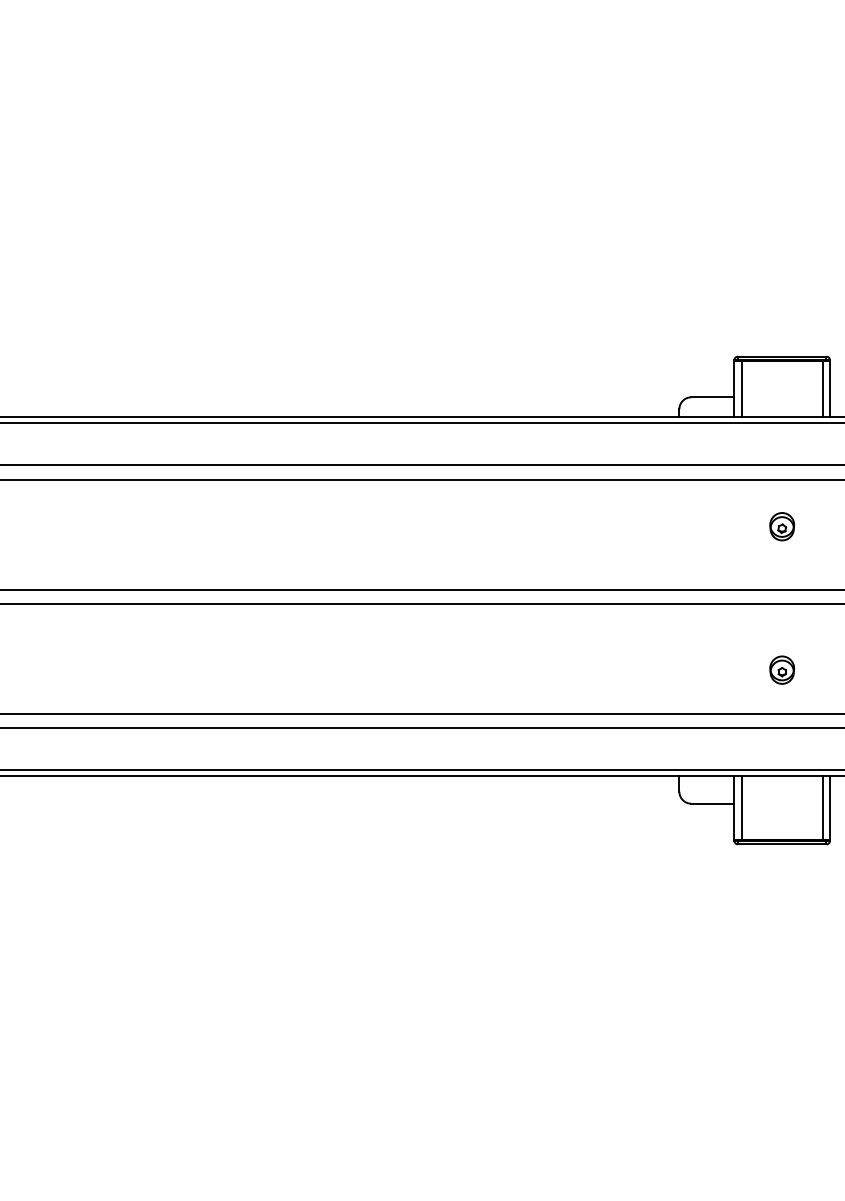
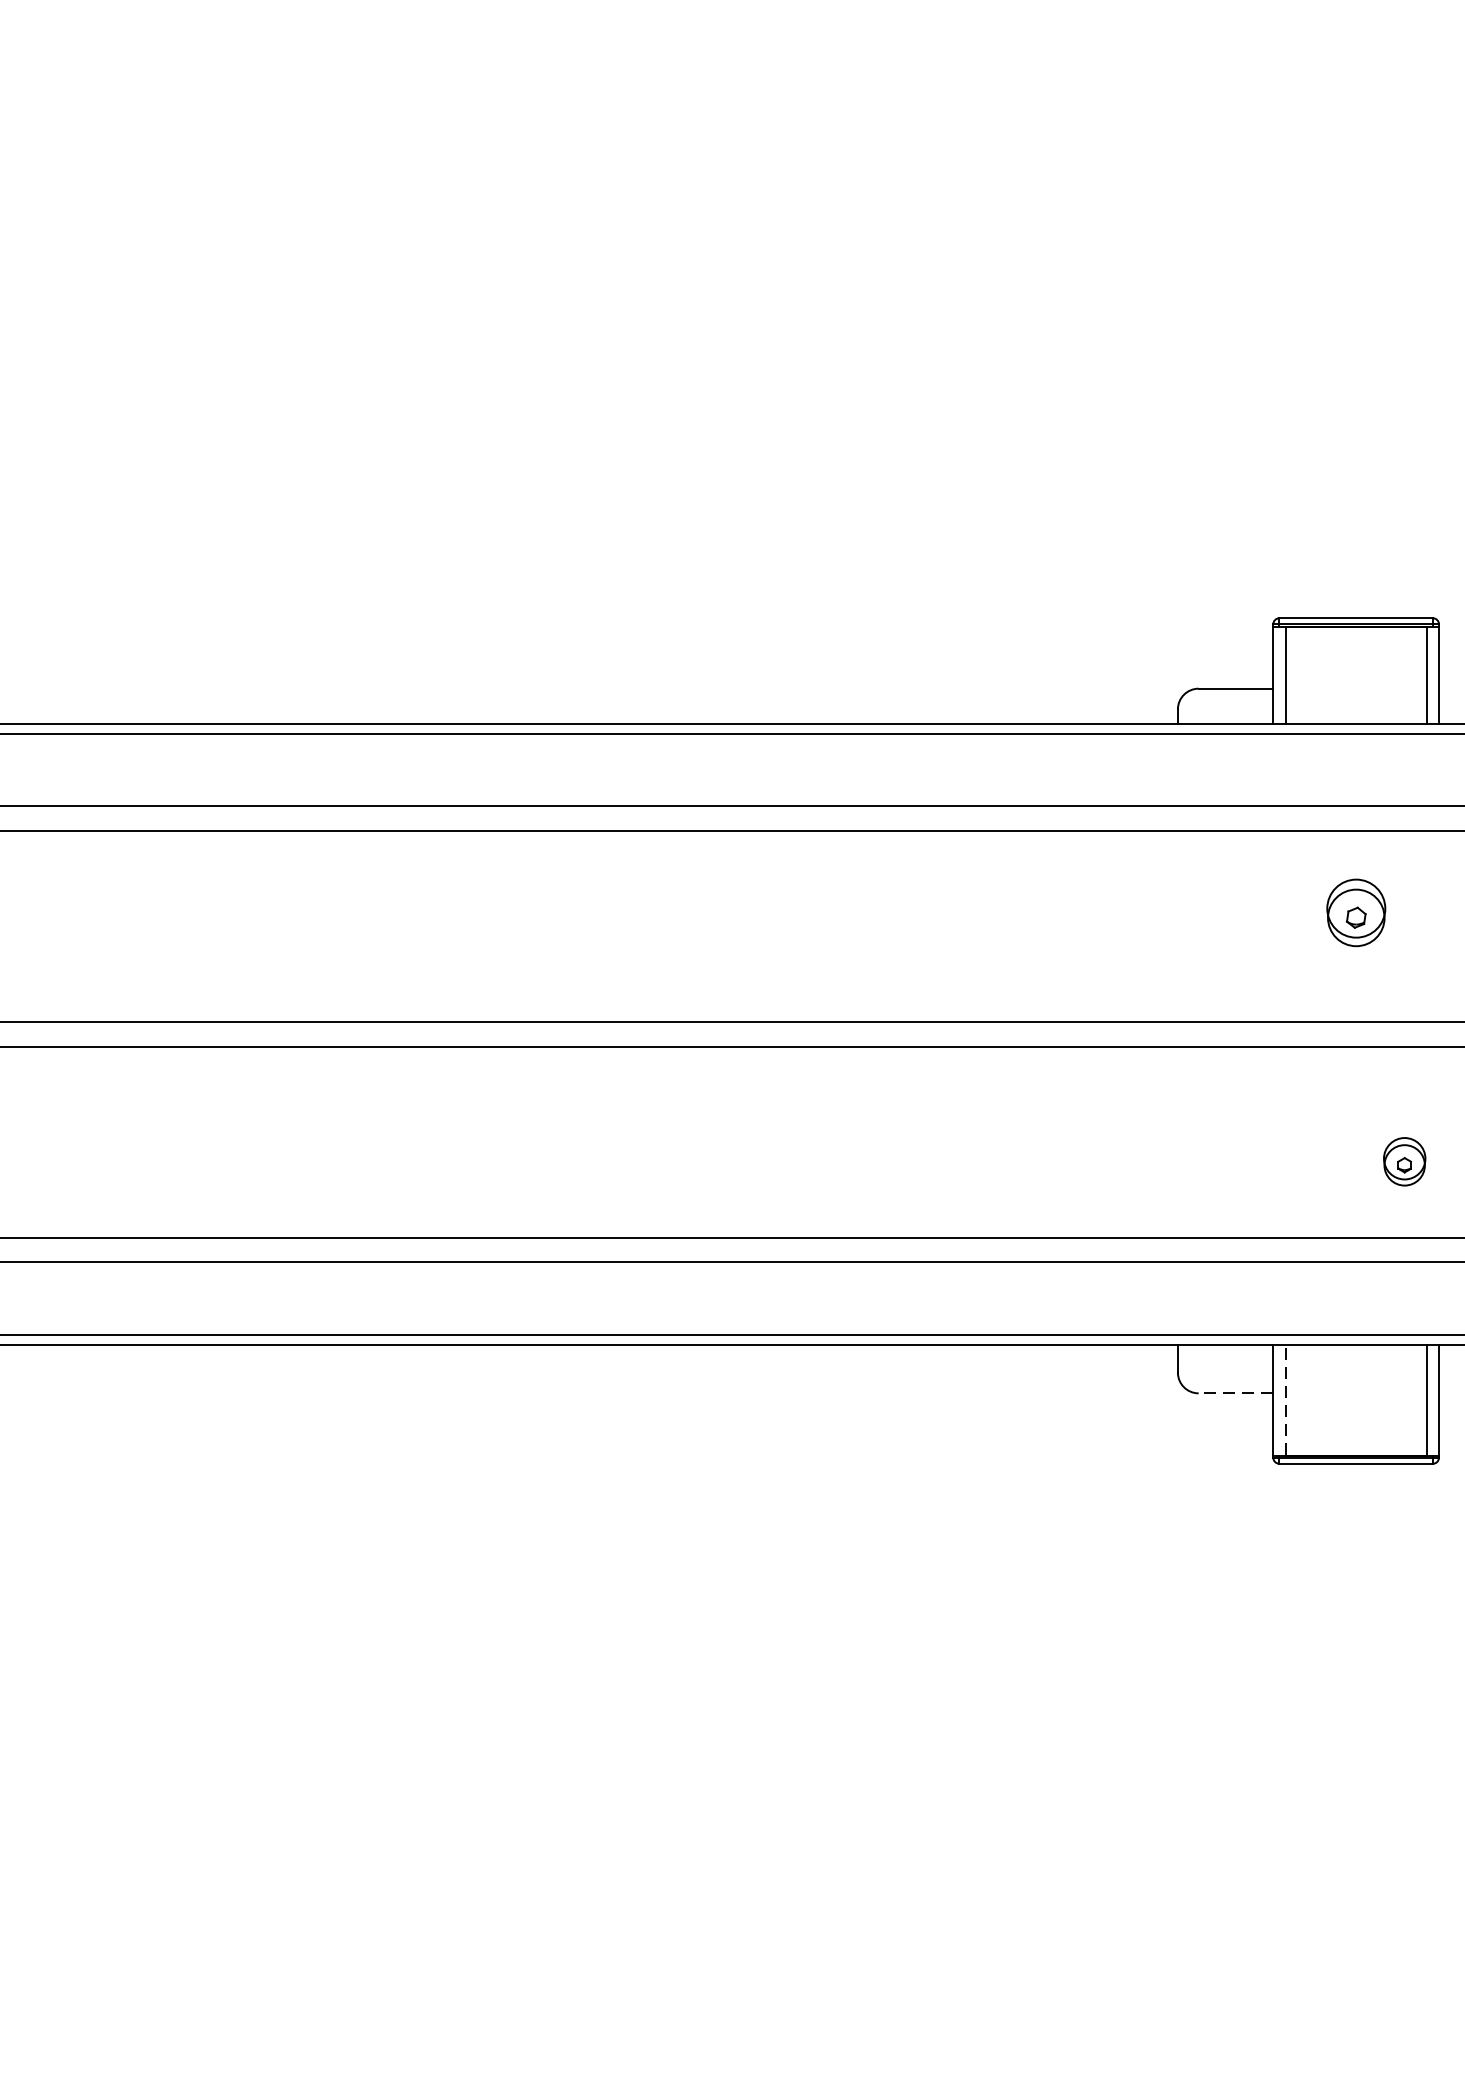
part: (781, 526) -> (1354, 912), size x1.4
part: (781, 669) -> (1403, 1160), moved
line: (712, 803) -> (1235, 1392), solid -> dashed
line: (741, 807) -> (1285, 1399), solid -> dashed

